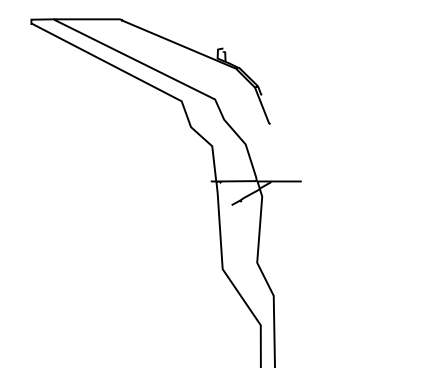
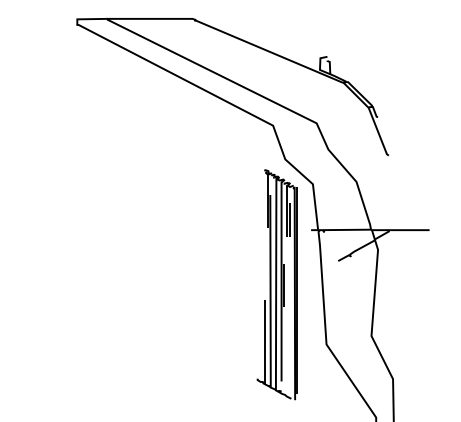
part: (184, 222) -> (276, 283), added

